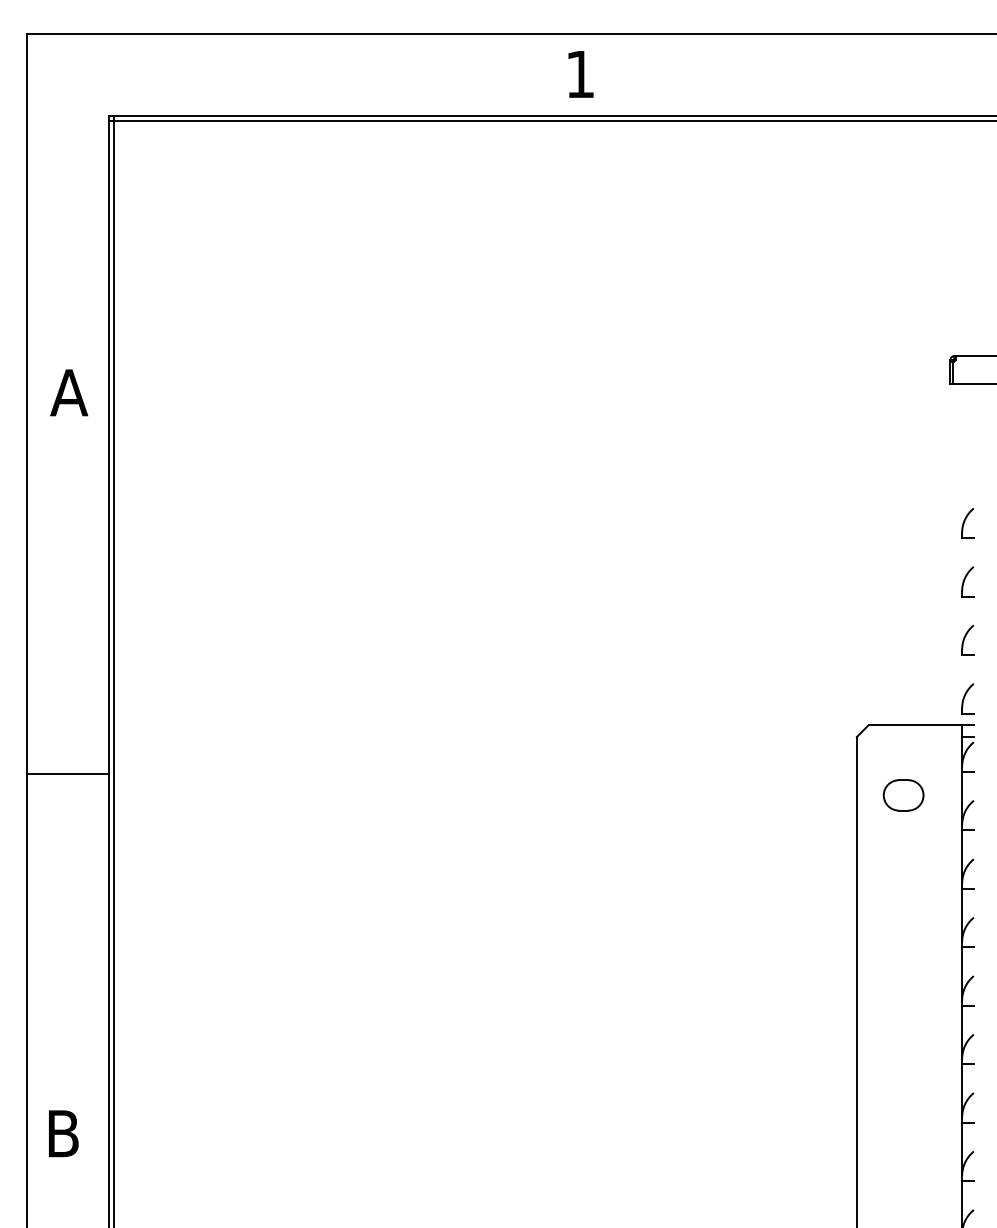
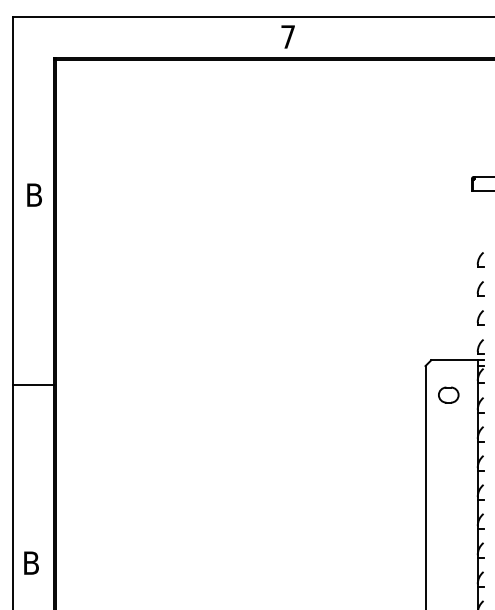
text: (579, 73) -> (287, 36), 1 -> 7
text: (67, 391) -> (33, 194), A -> B

